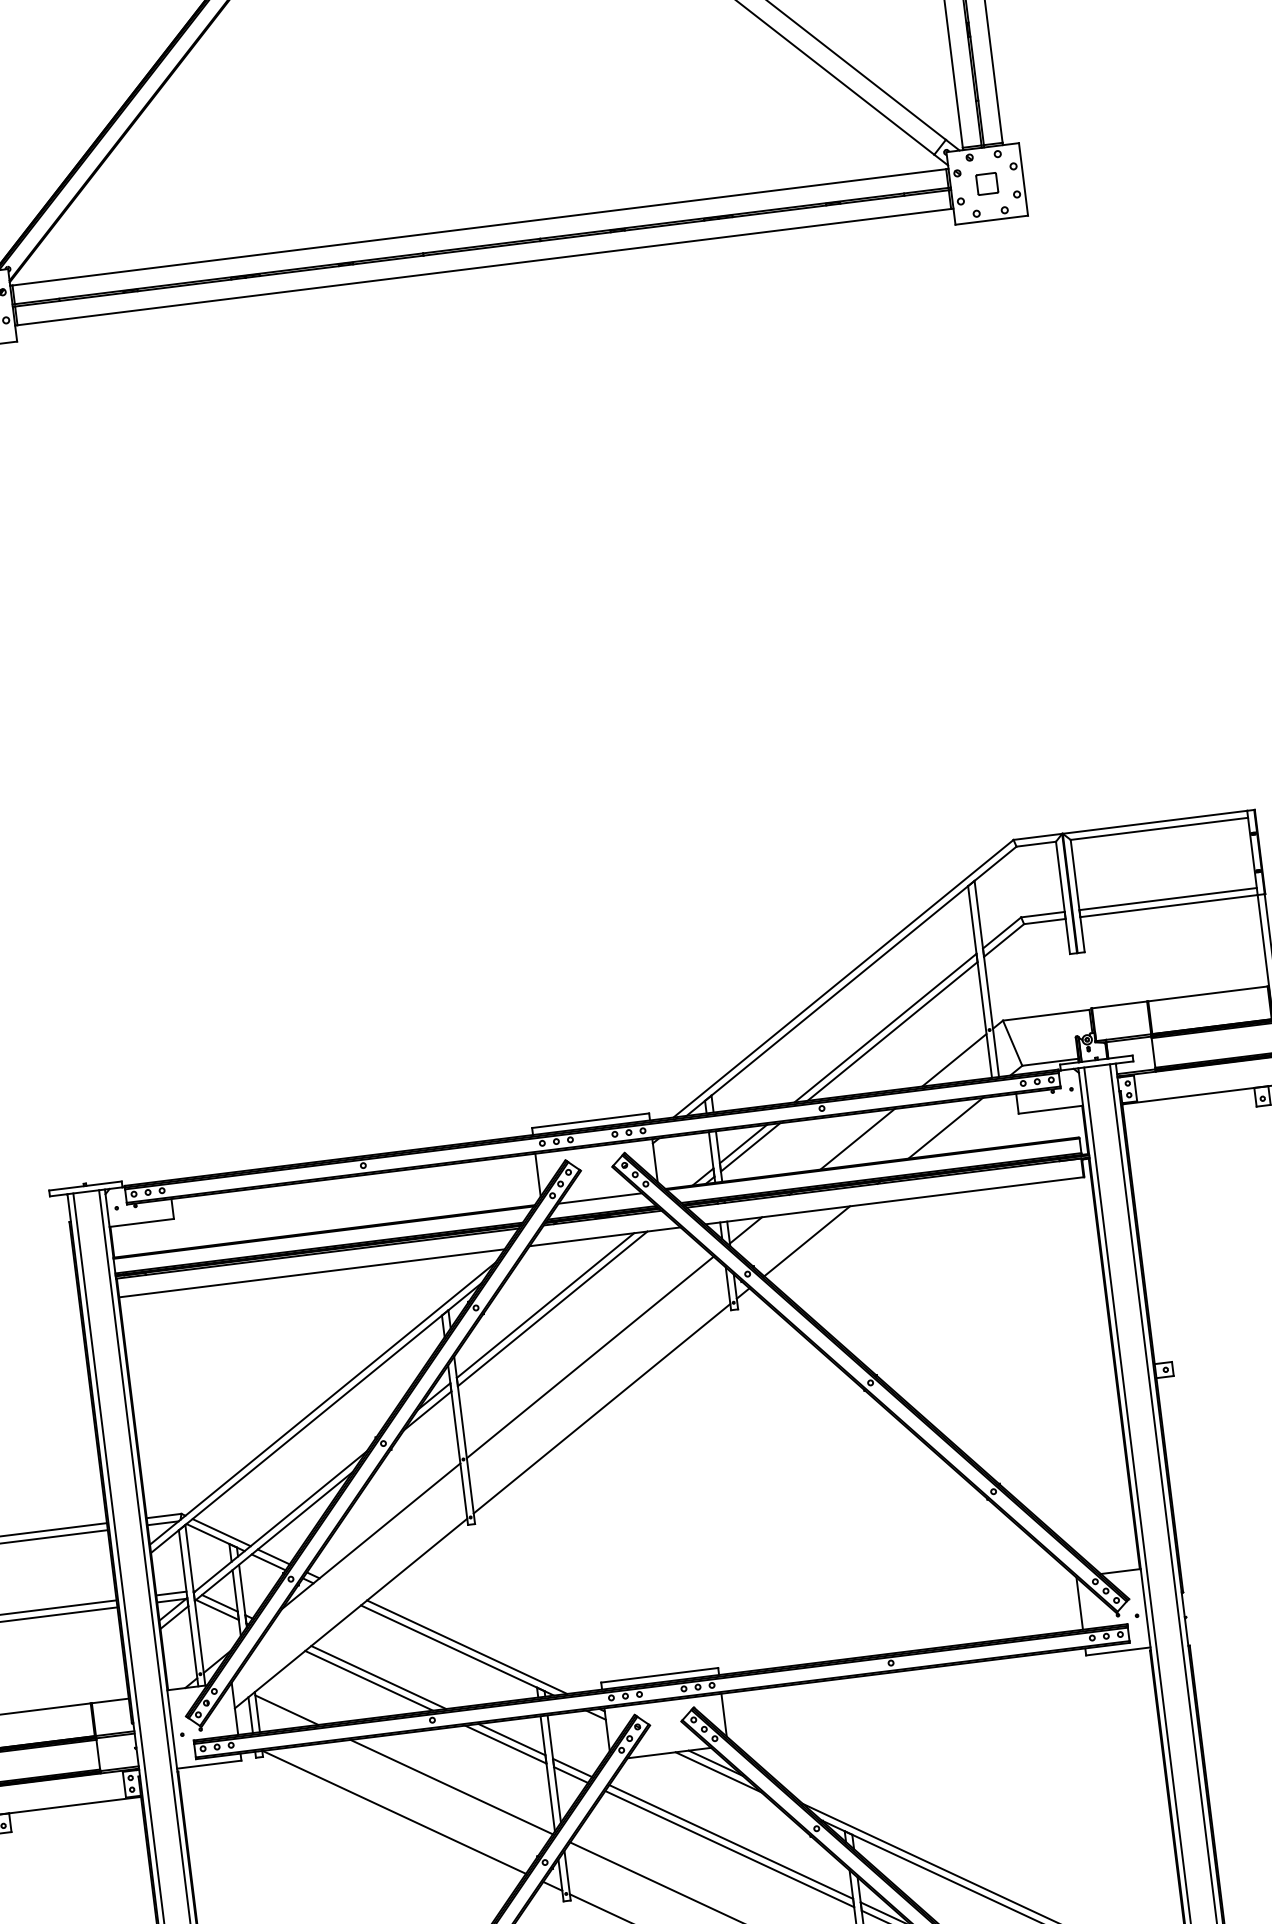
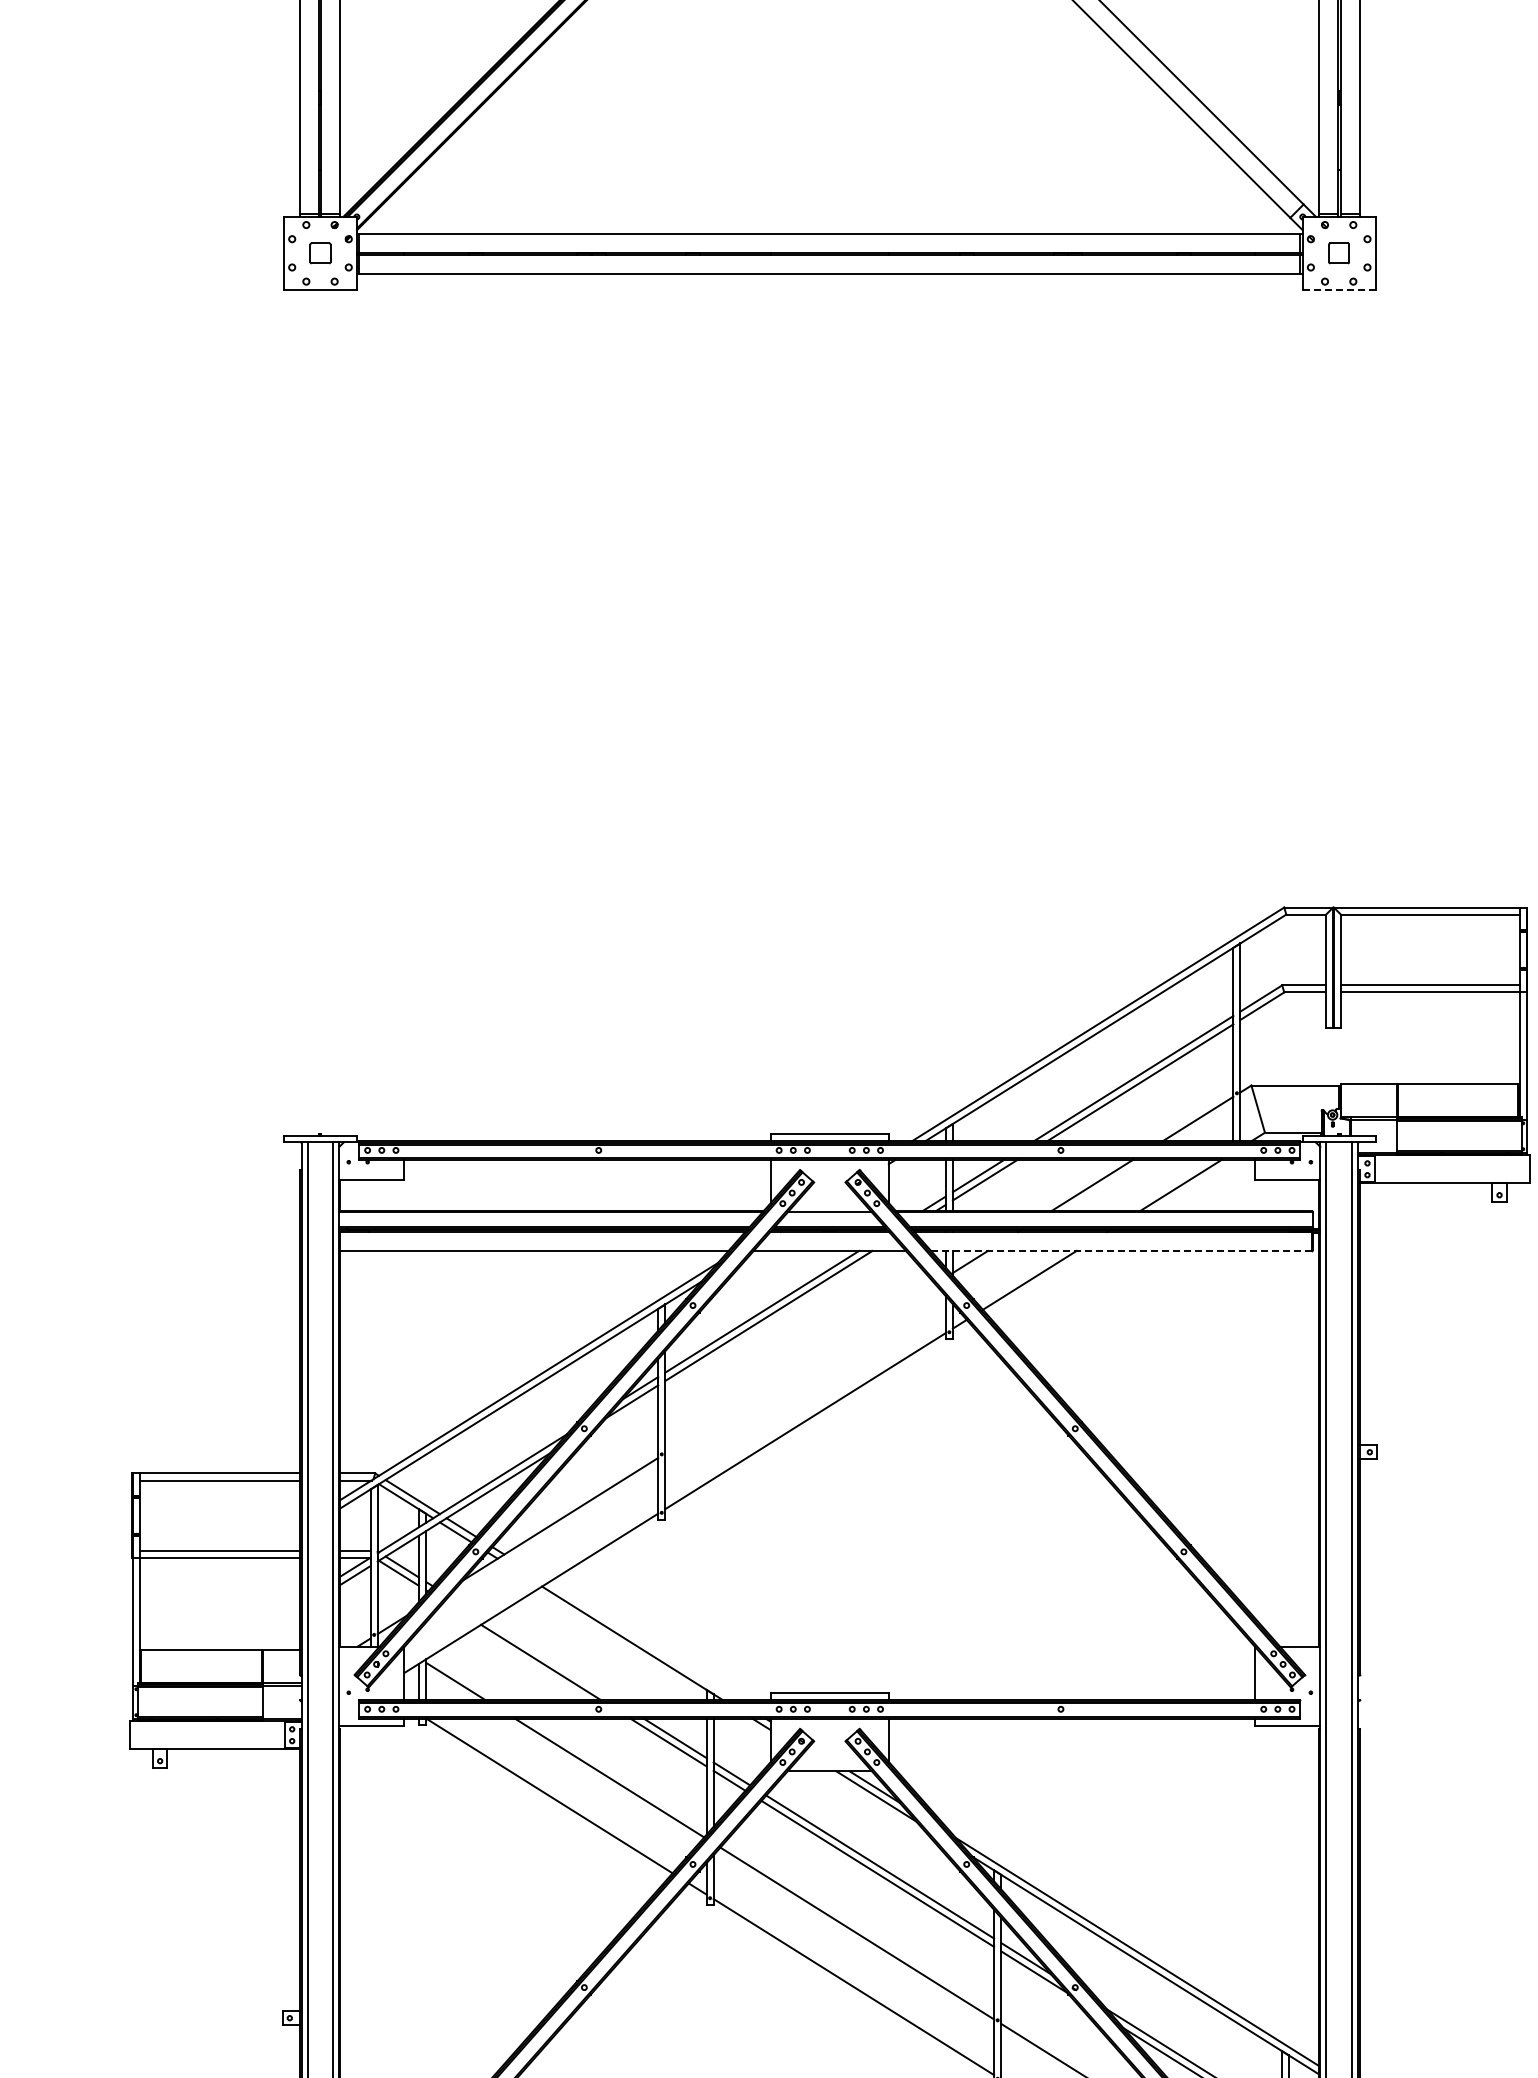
line: (992, 219) -> (1339, 289), solid -> dashed
line: (895, 1200) -> (1122, 1250), solid -> dashed
line: (590, 1357) -> (800, 1368), removed
line: (466, 1646) -> (641, 1640), removed
line: (378, 1676) -> (550, 1659), removed

